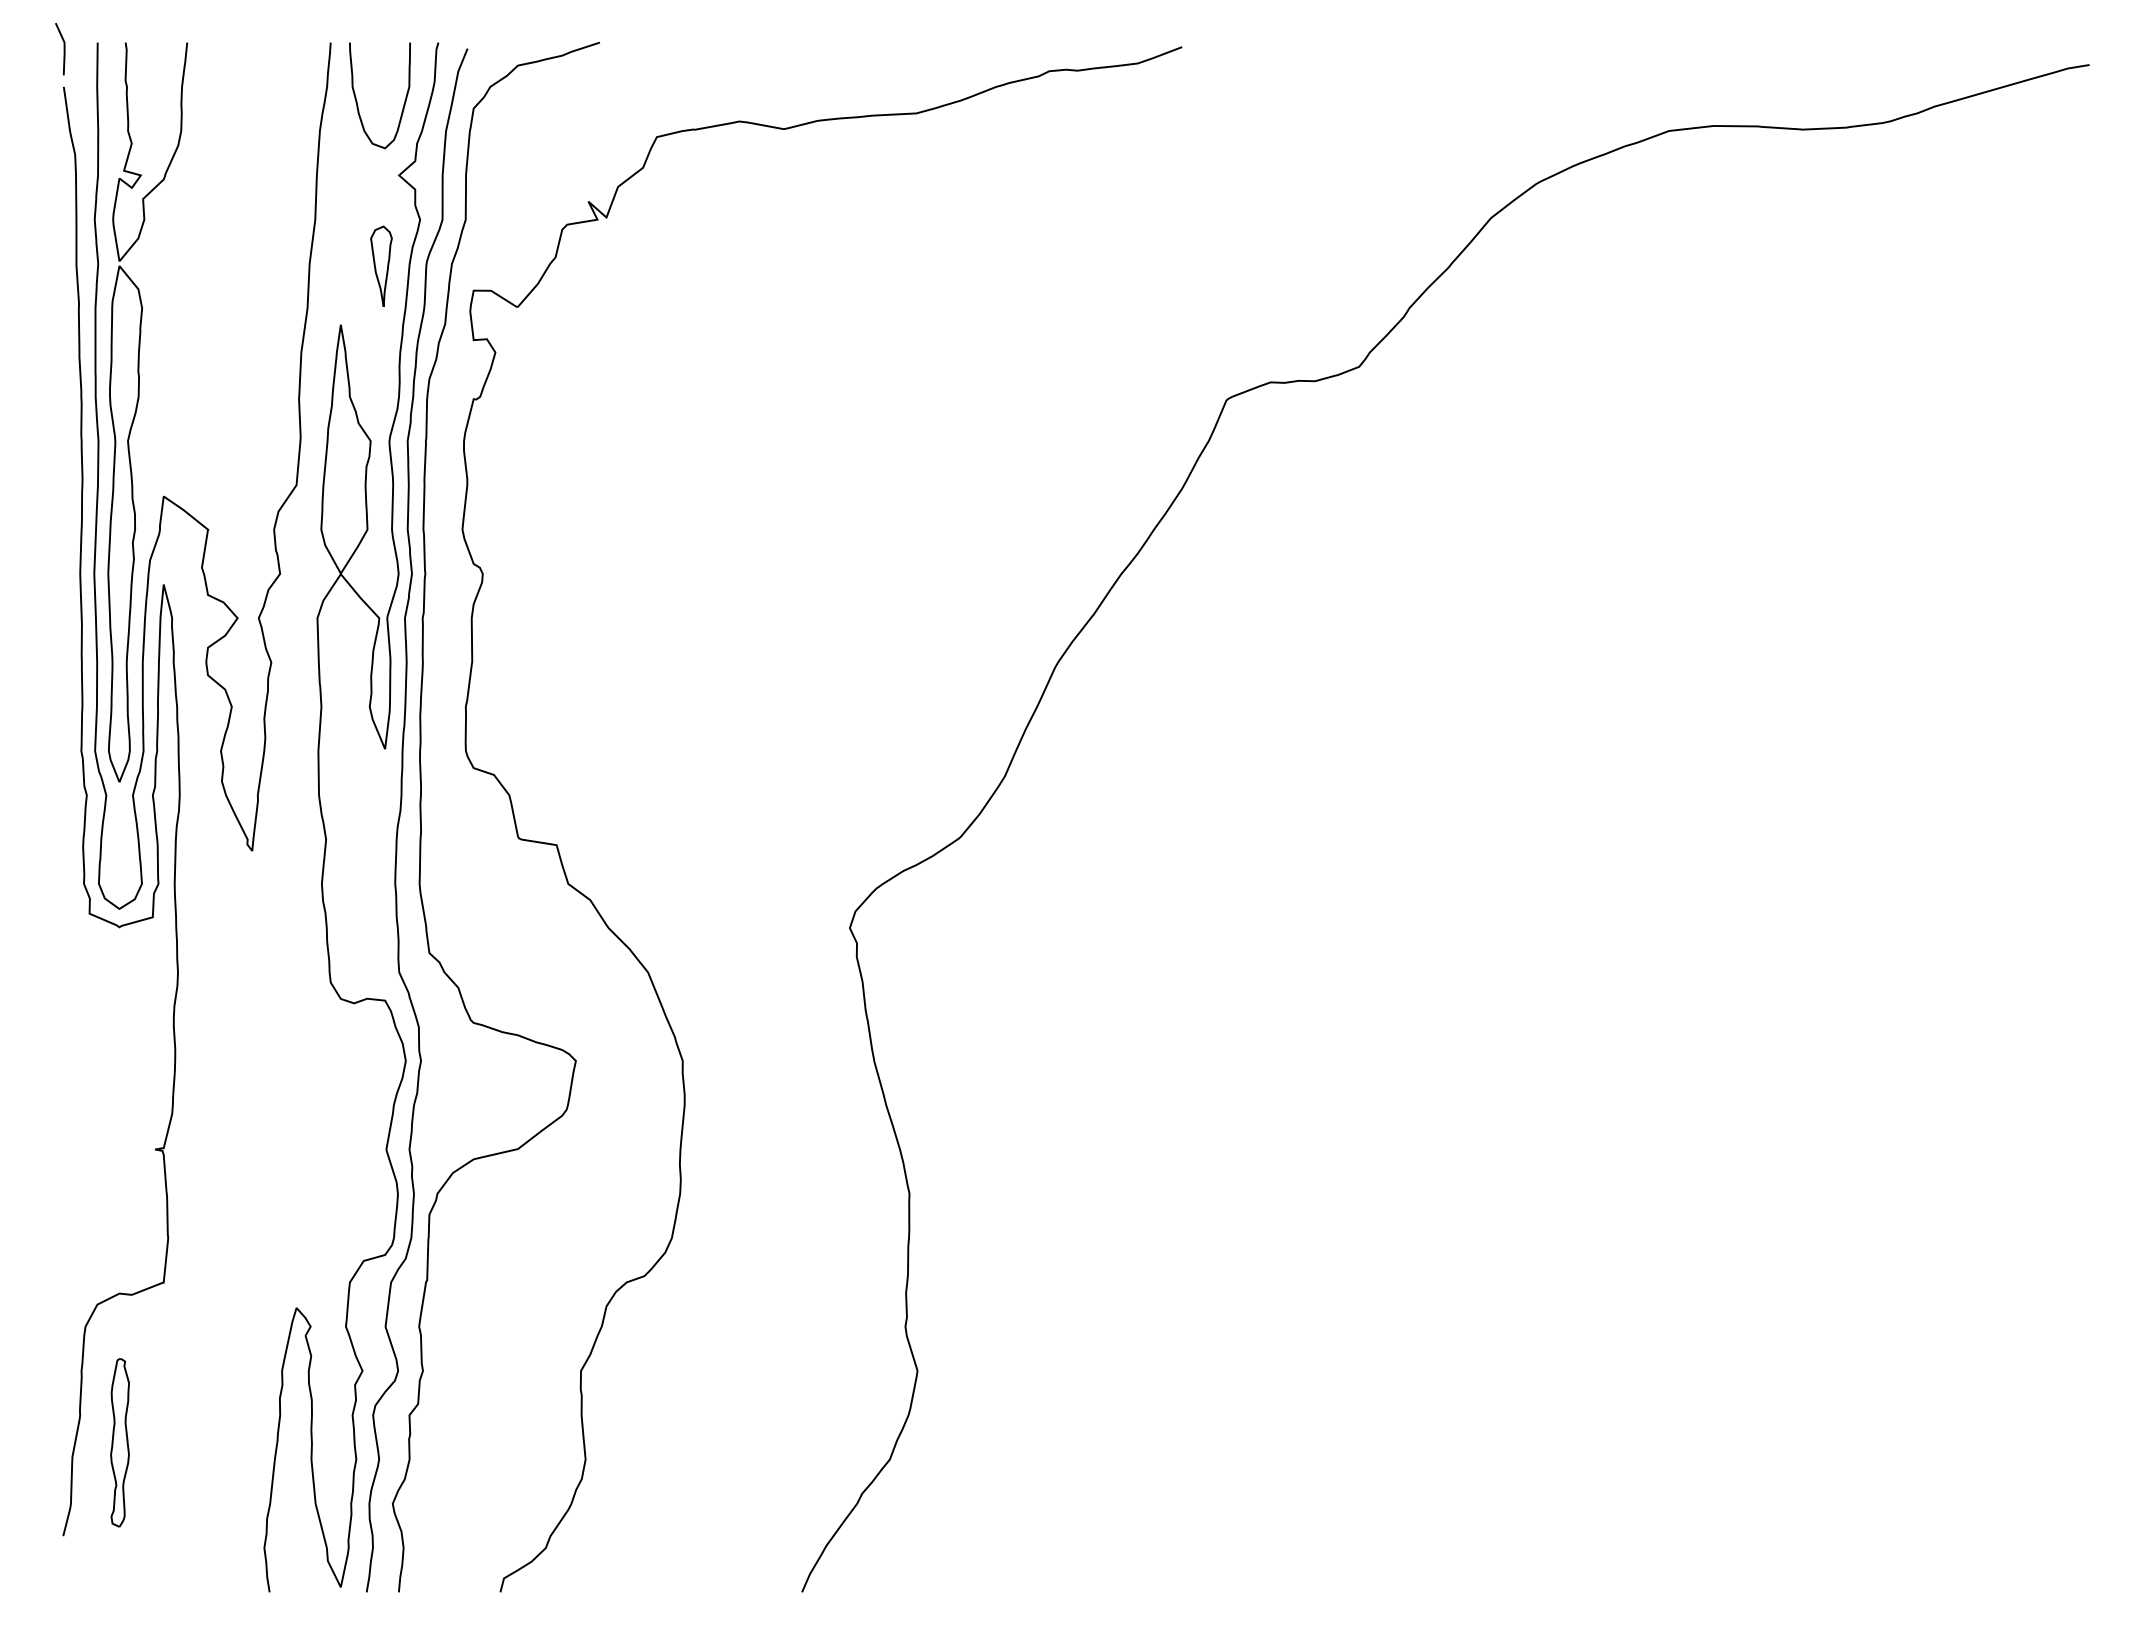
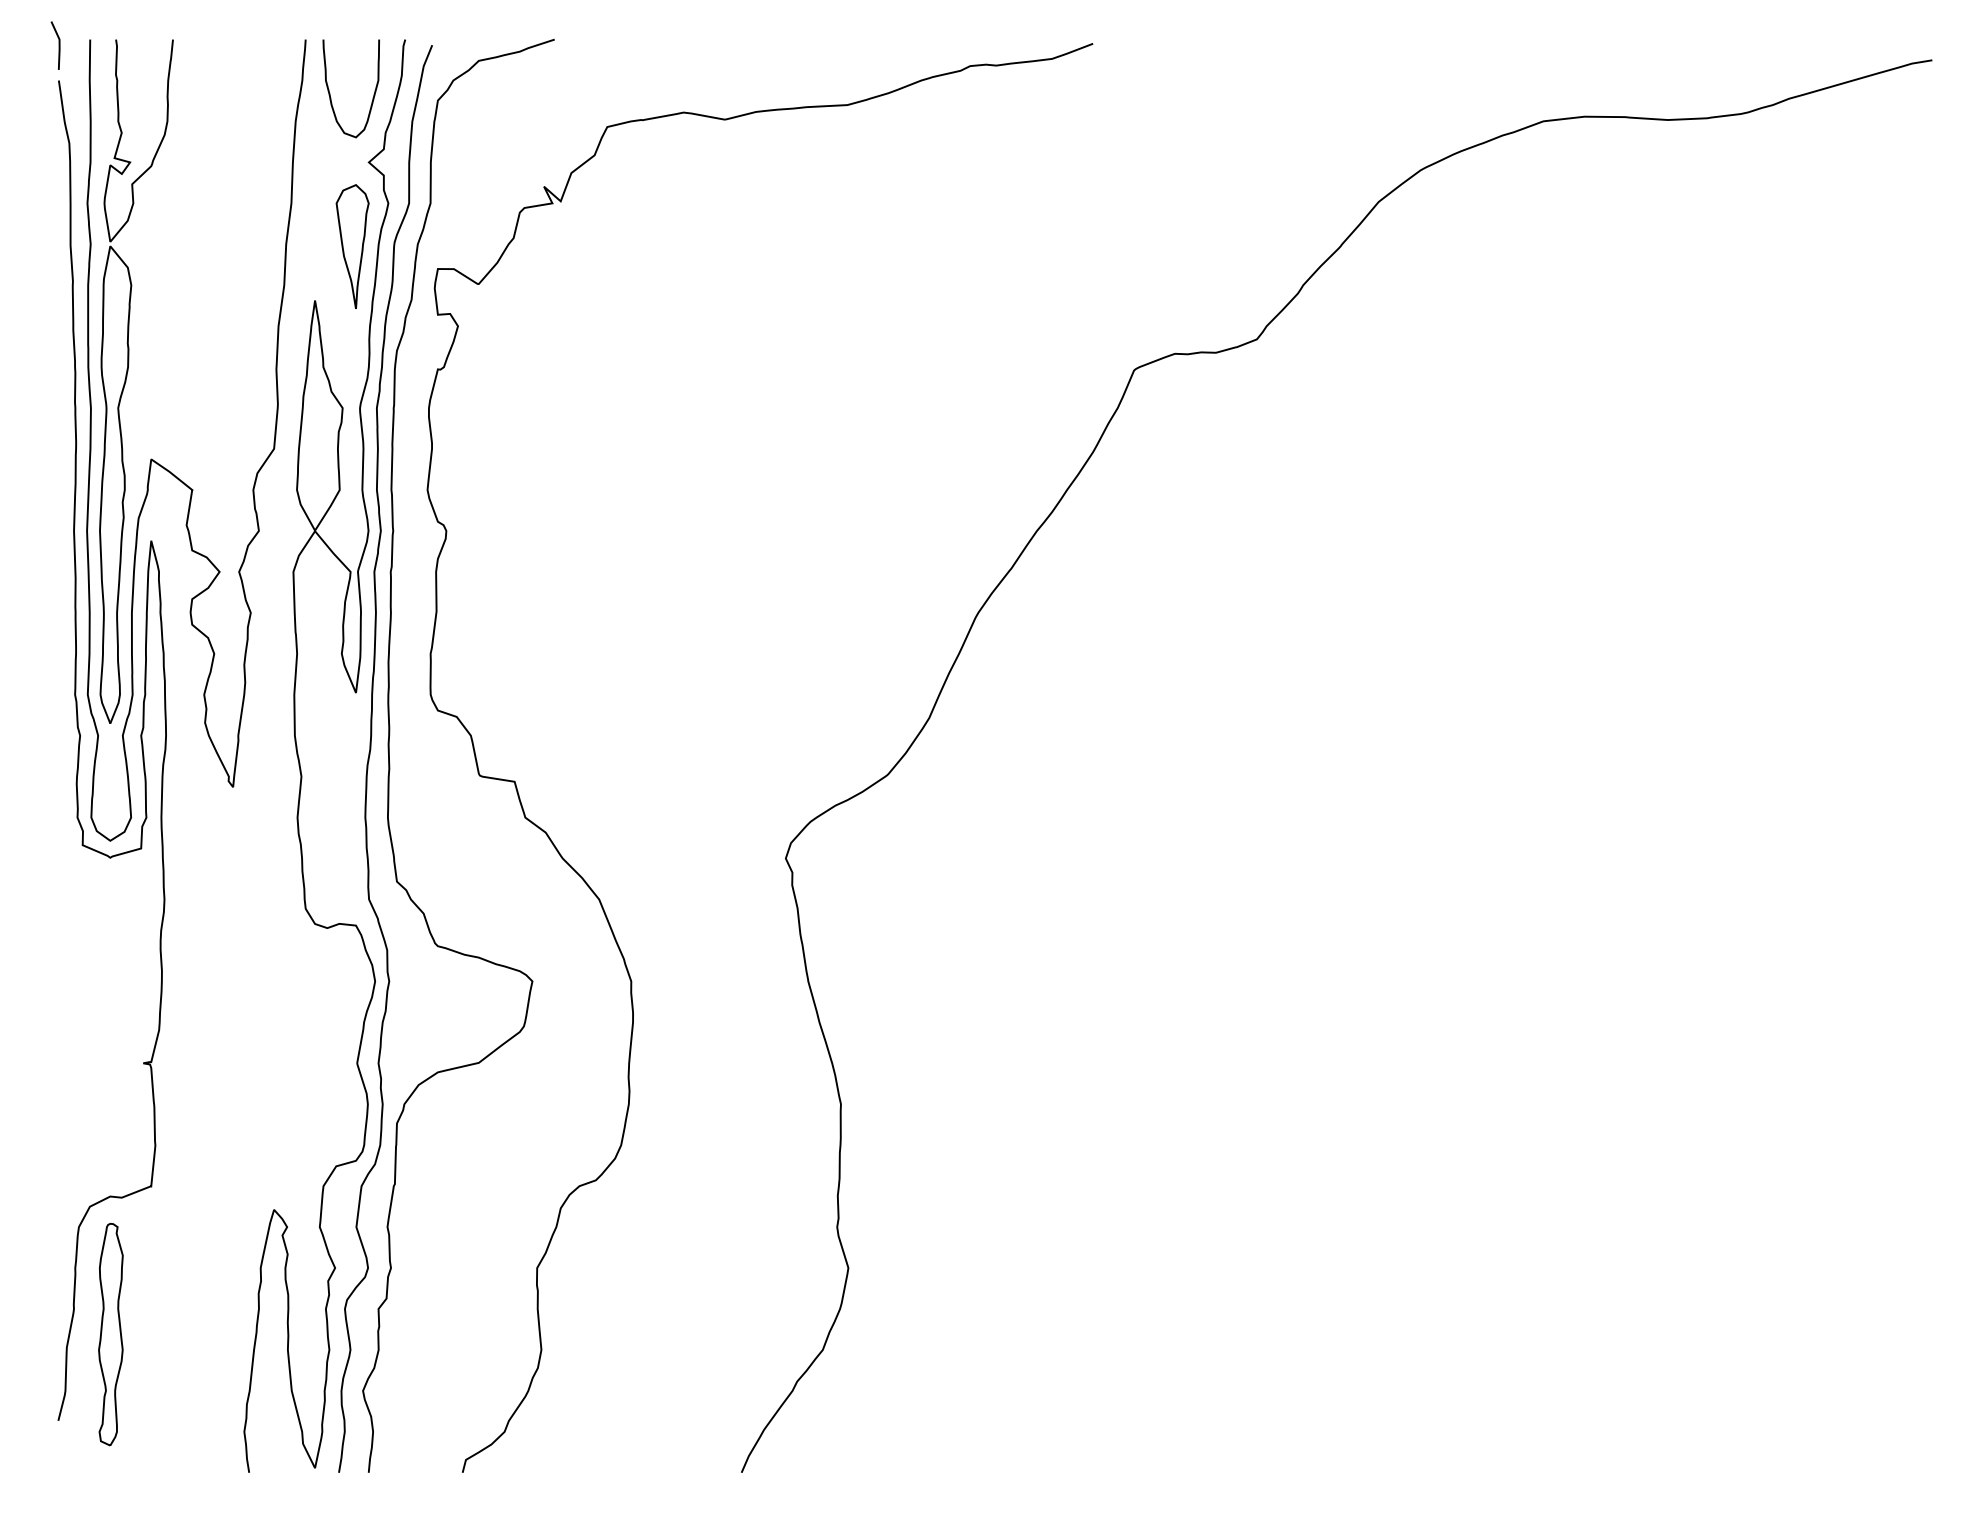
part: (381, 266) -> (352, 246), size x1.67
part: (119, 1442) -> (110, 1334), size x1.43

